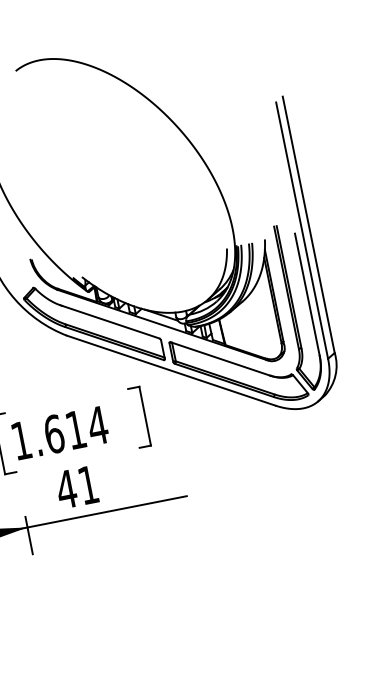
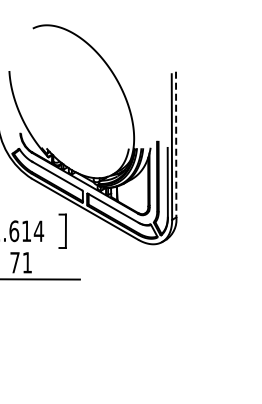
line: (309, 224) -> (176, 144), solid -> dashed
text: (65, 489) -> (14, 262), 41 -> 71

